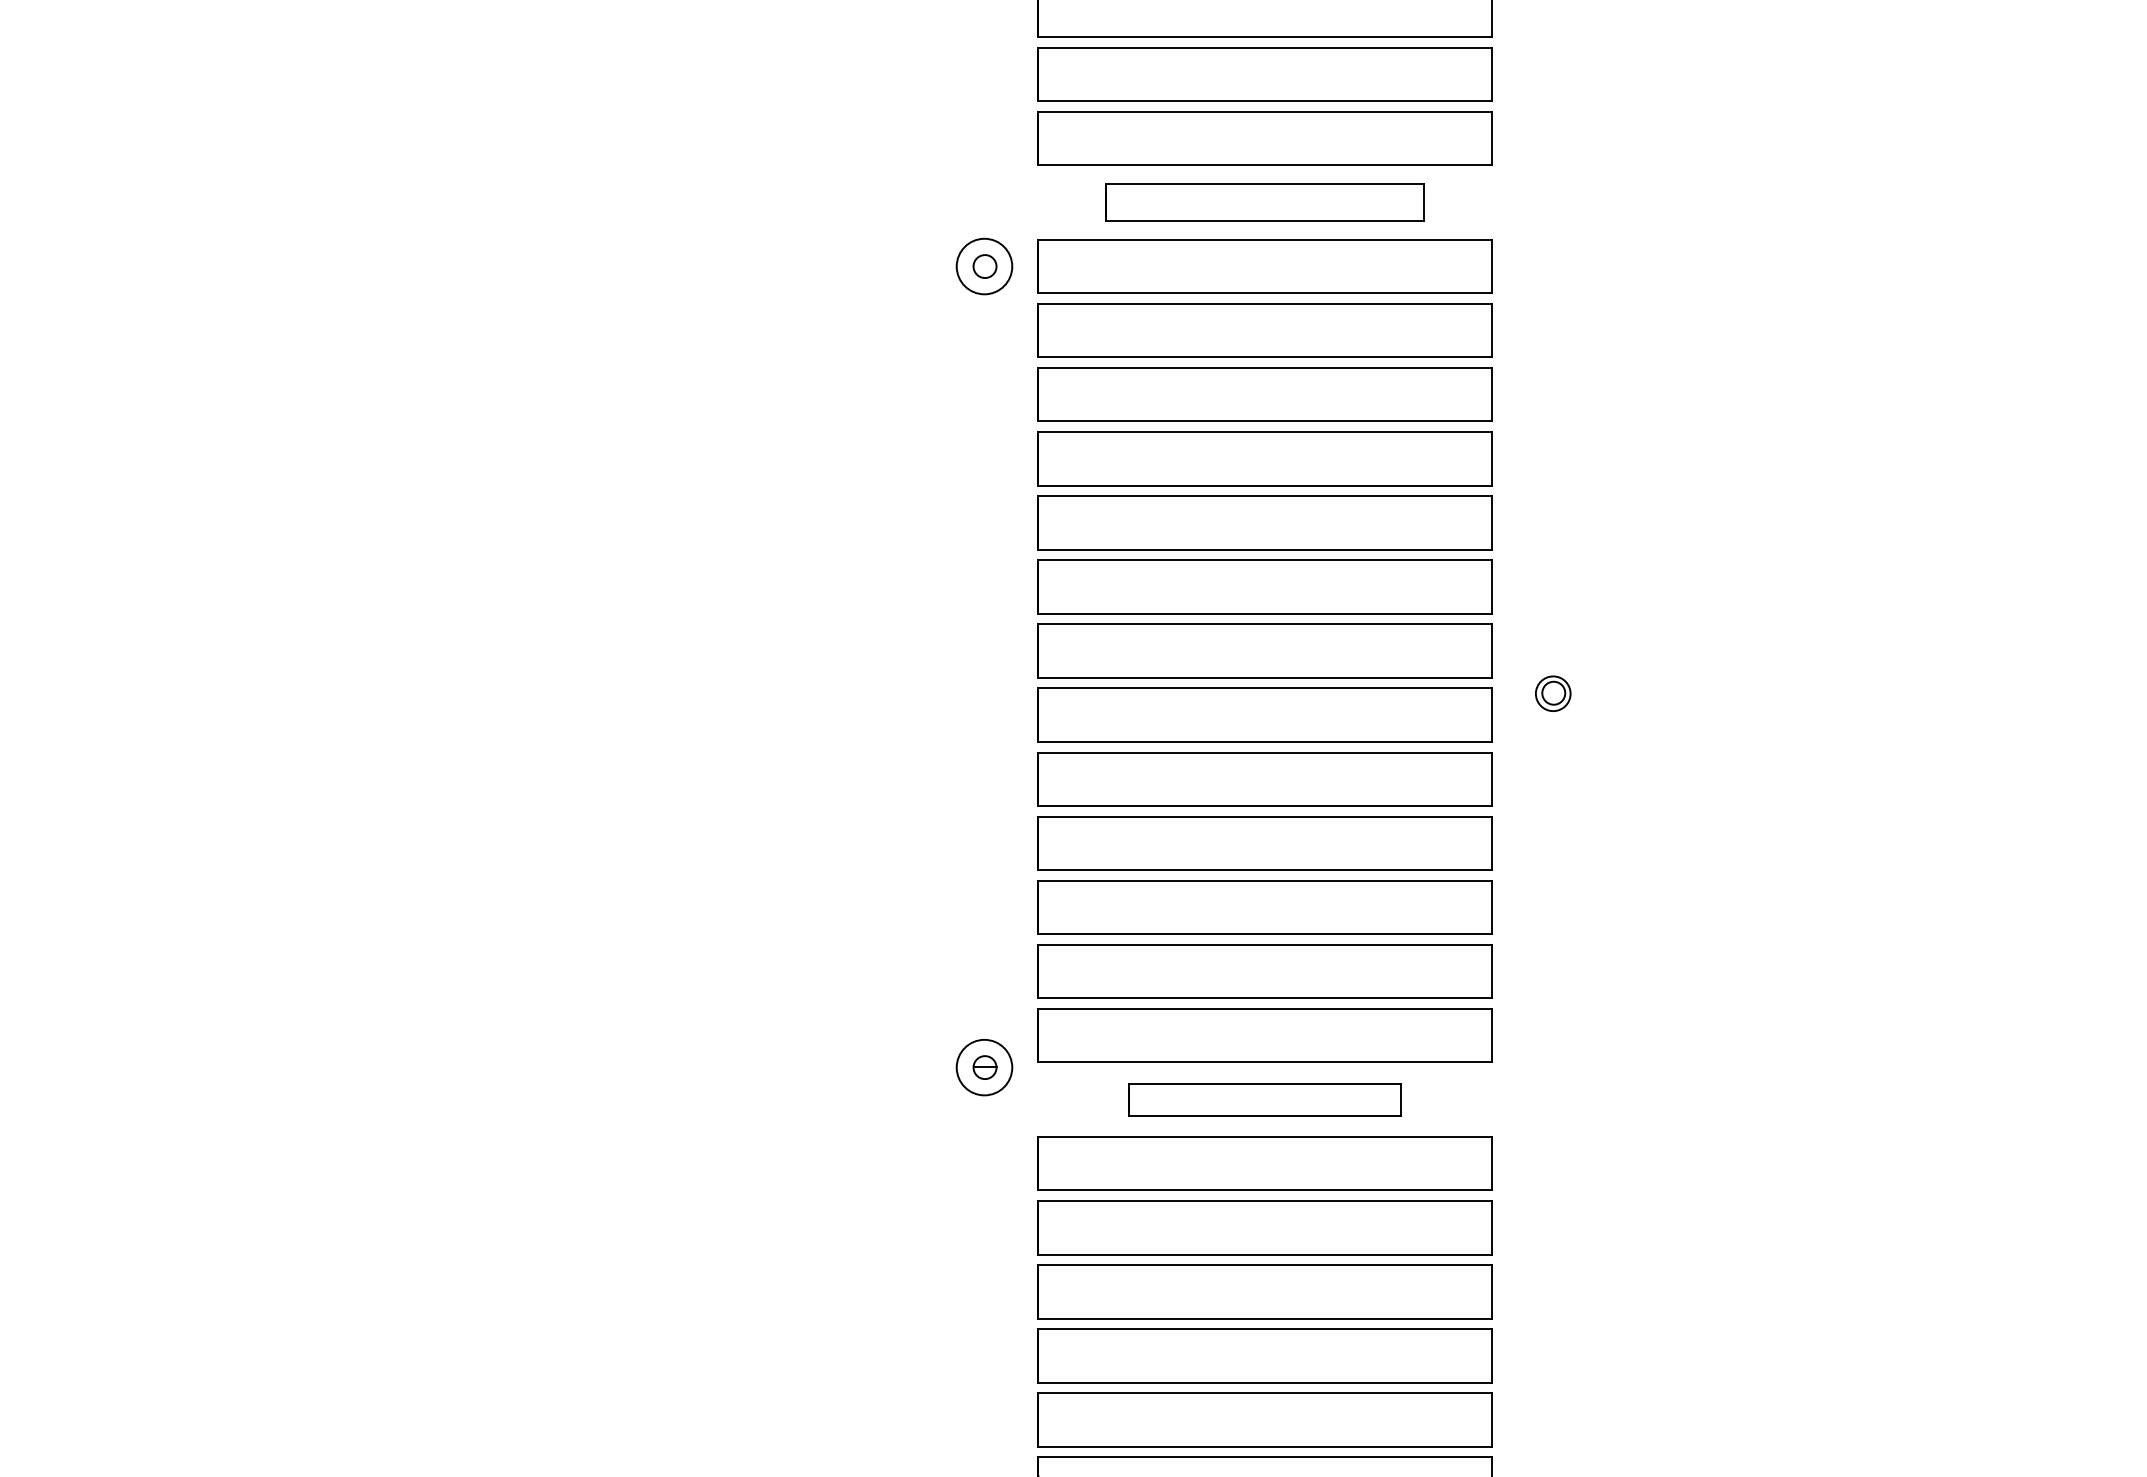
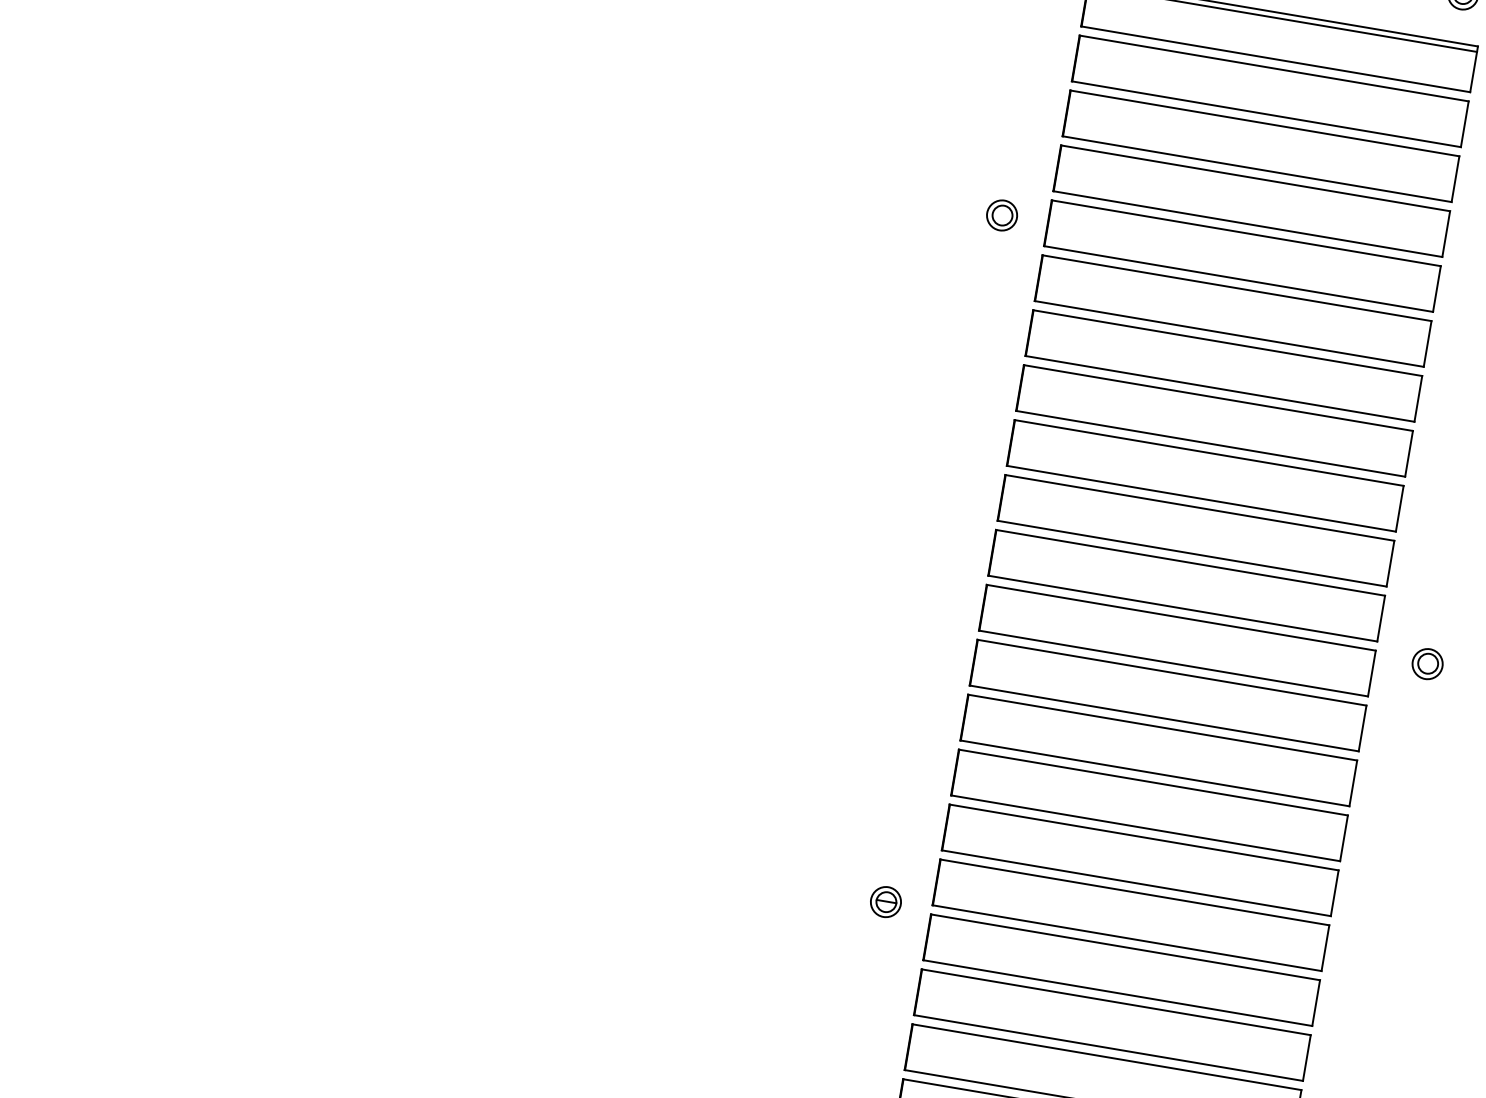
part: (1264, 202) -> (1251, 201), size x1.43
circle: (984, 266) -> (1002, 215), size x0.62
circle: (984, 1067) -> (885, 902), size x0.62
part: (1264, 1099) -> (1121, 970), size x1.67

